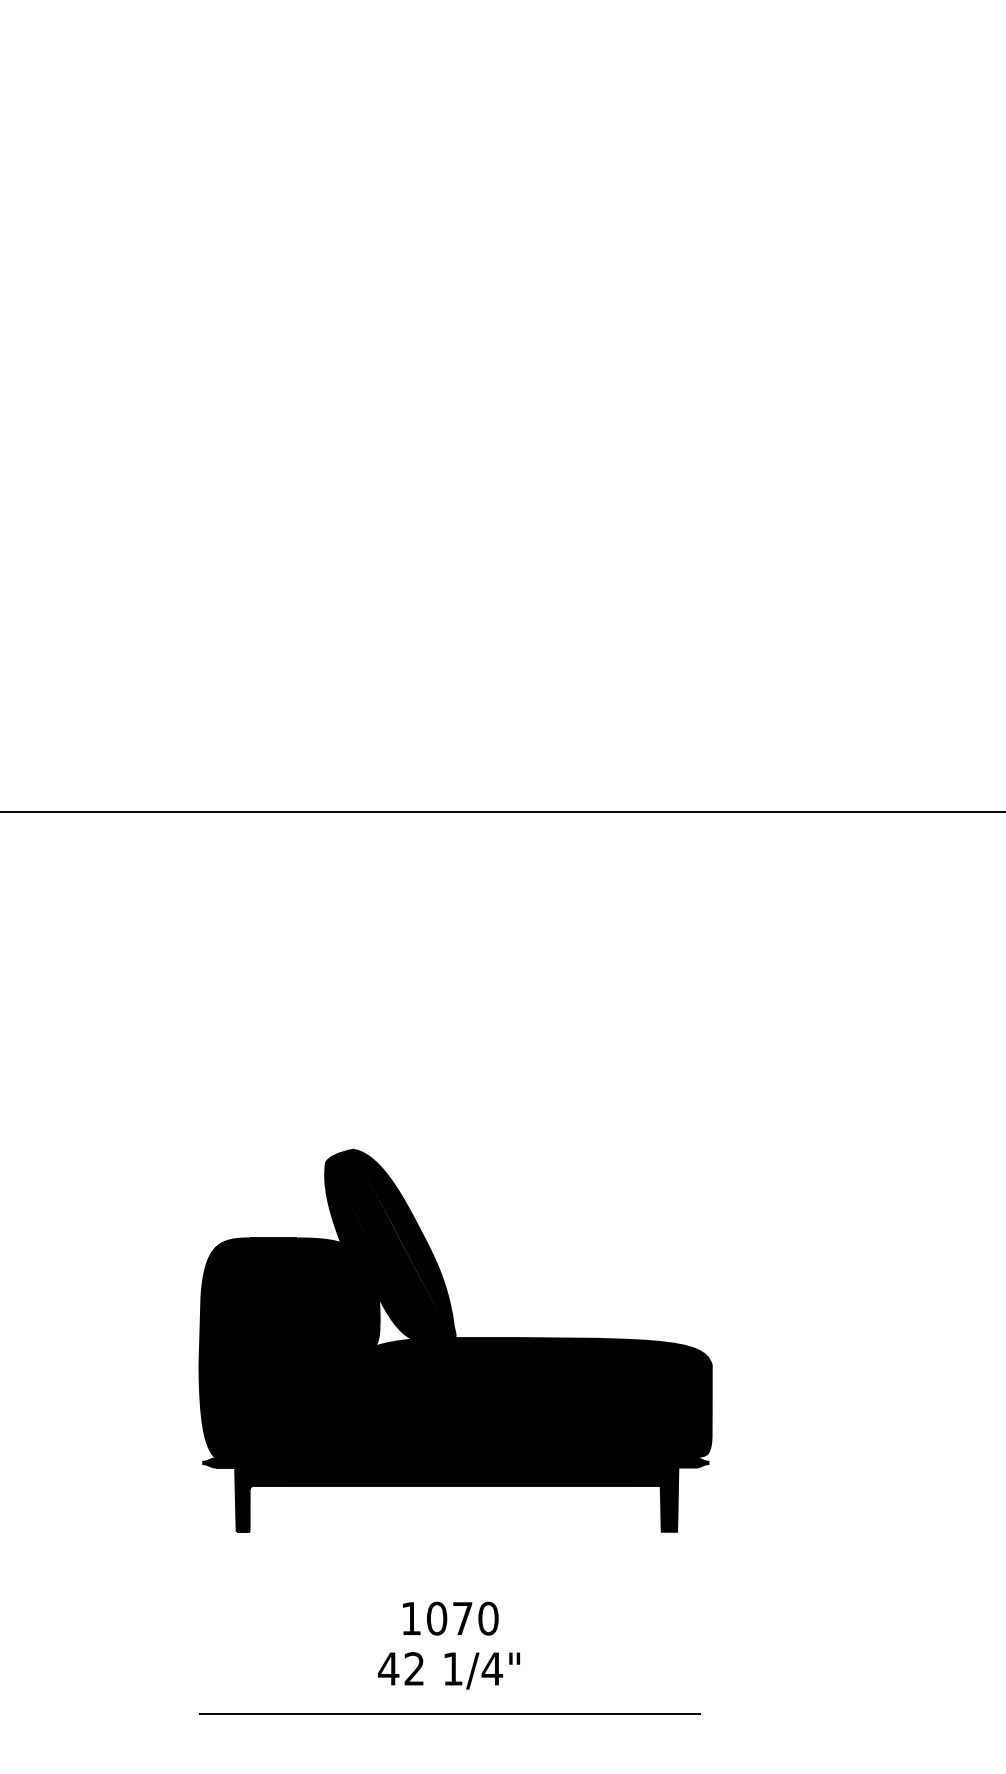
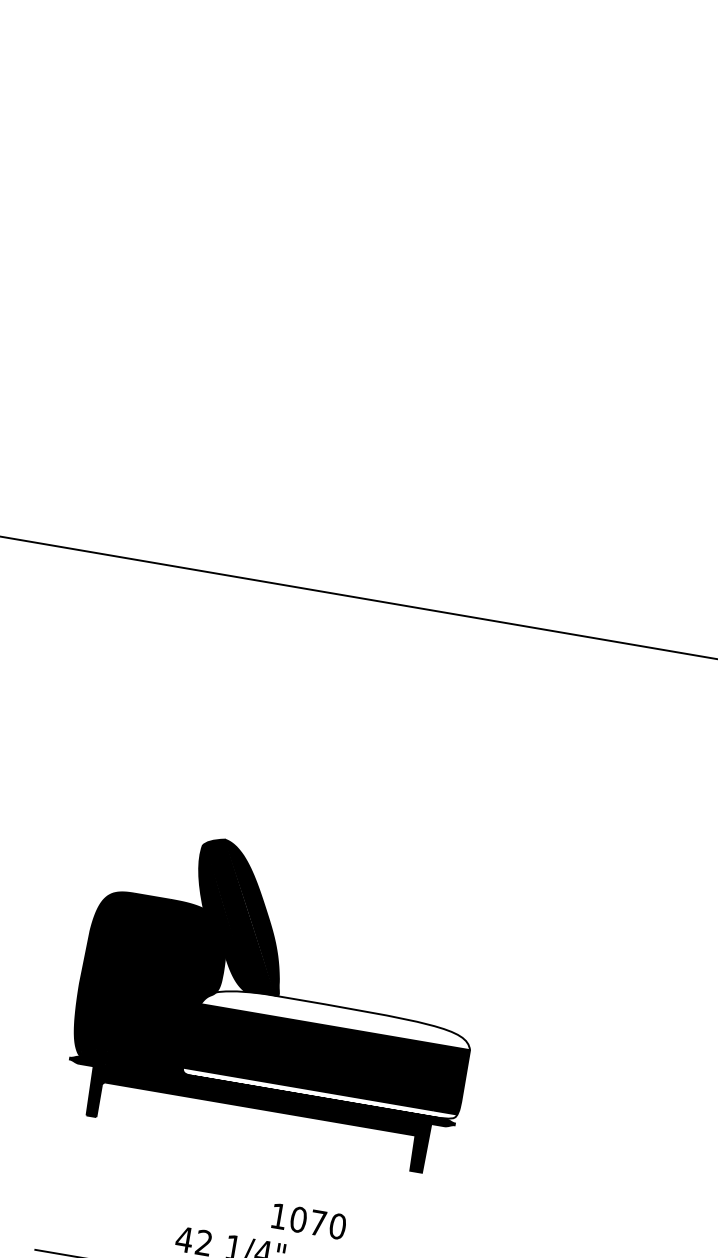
fill: (534, 1351) -> (336, 1016), removed
fill: (529, 1453) -> (319, 1093), removed
text: (450, 1618) -> (308, 1221), moved

